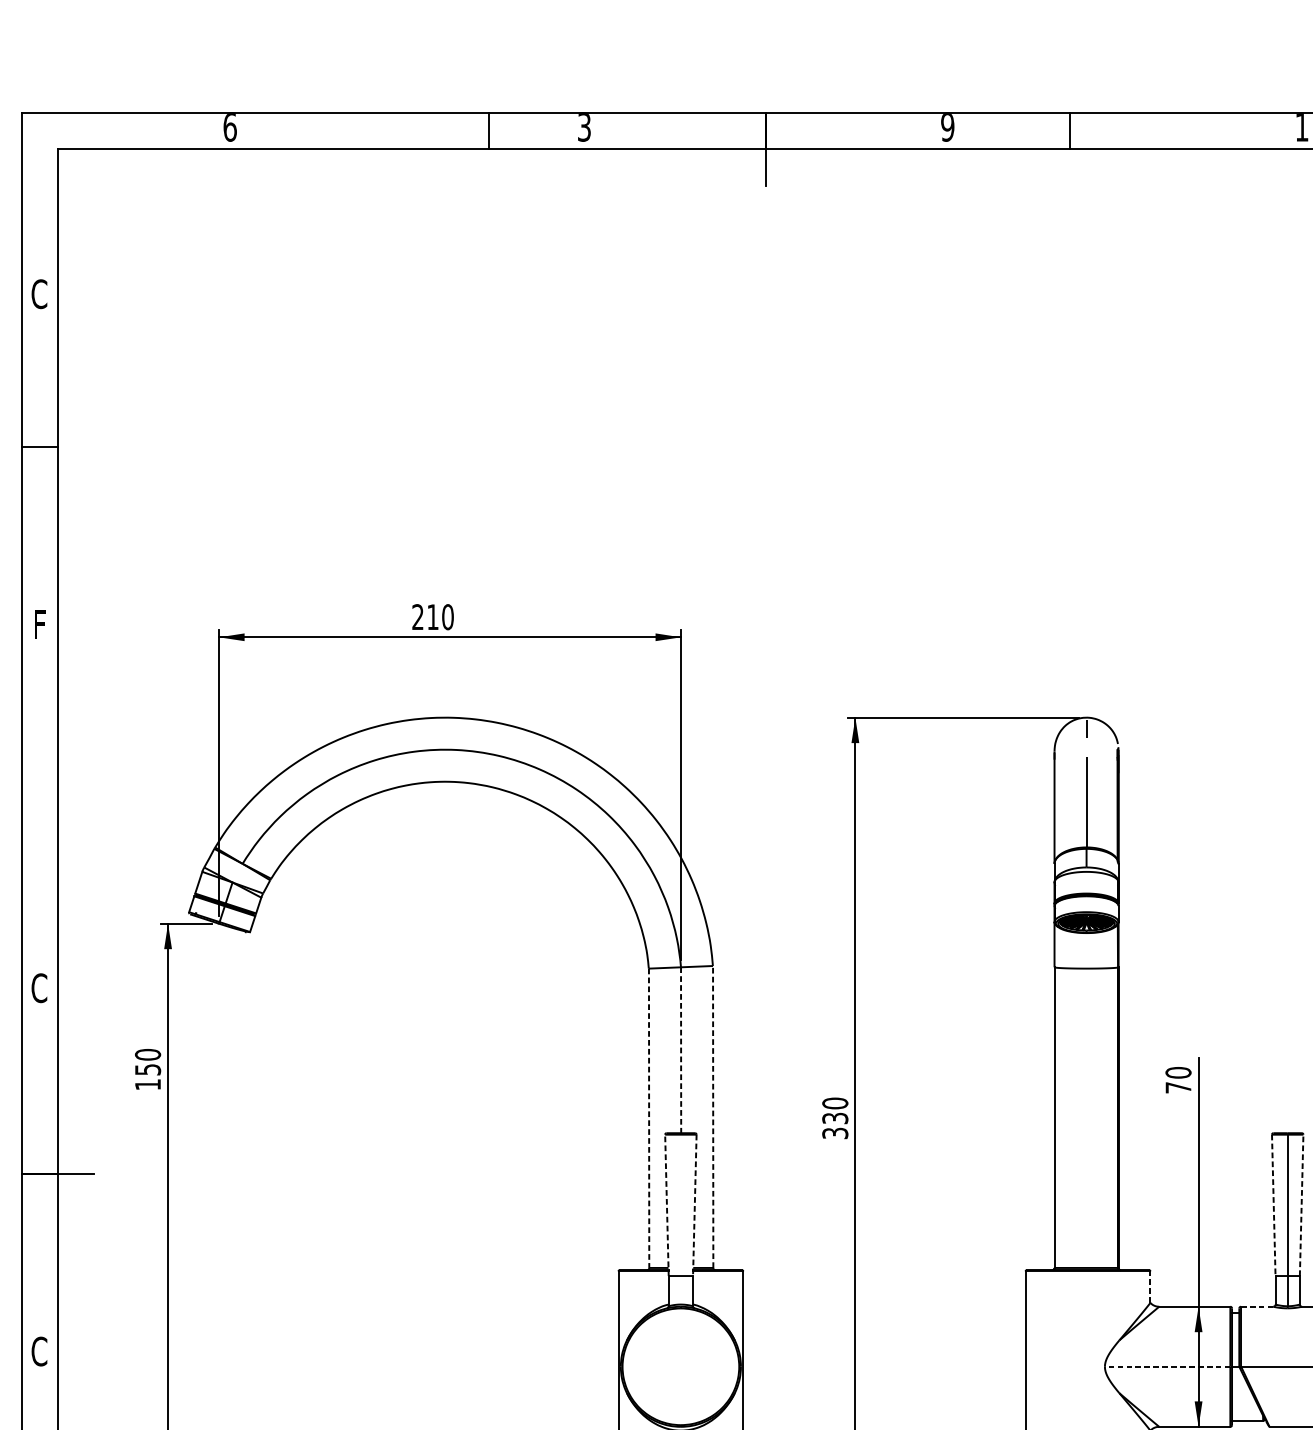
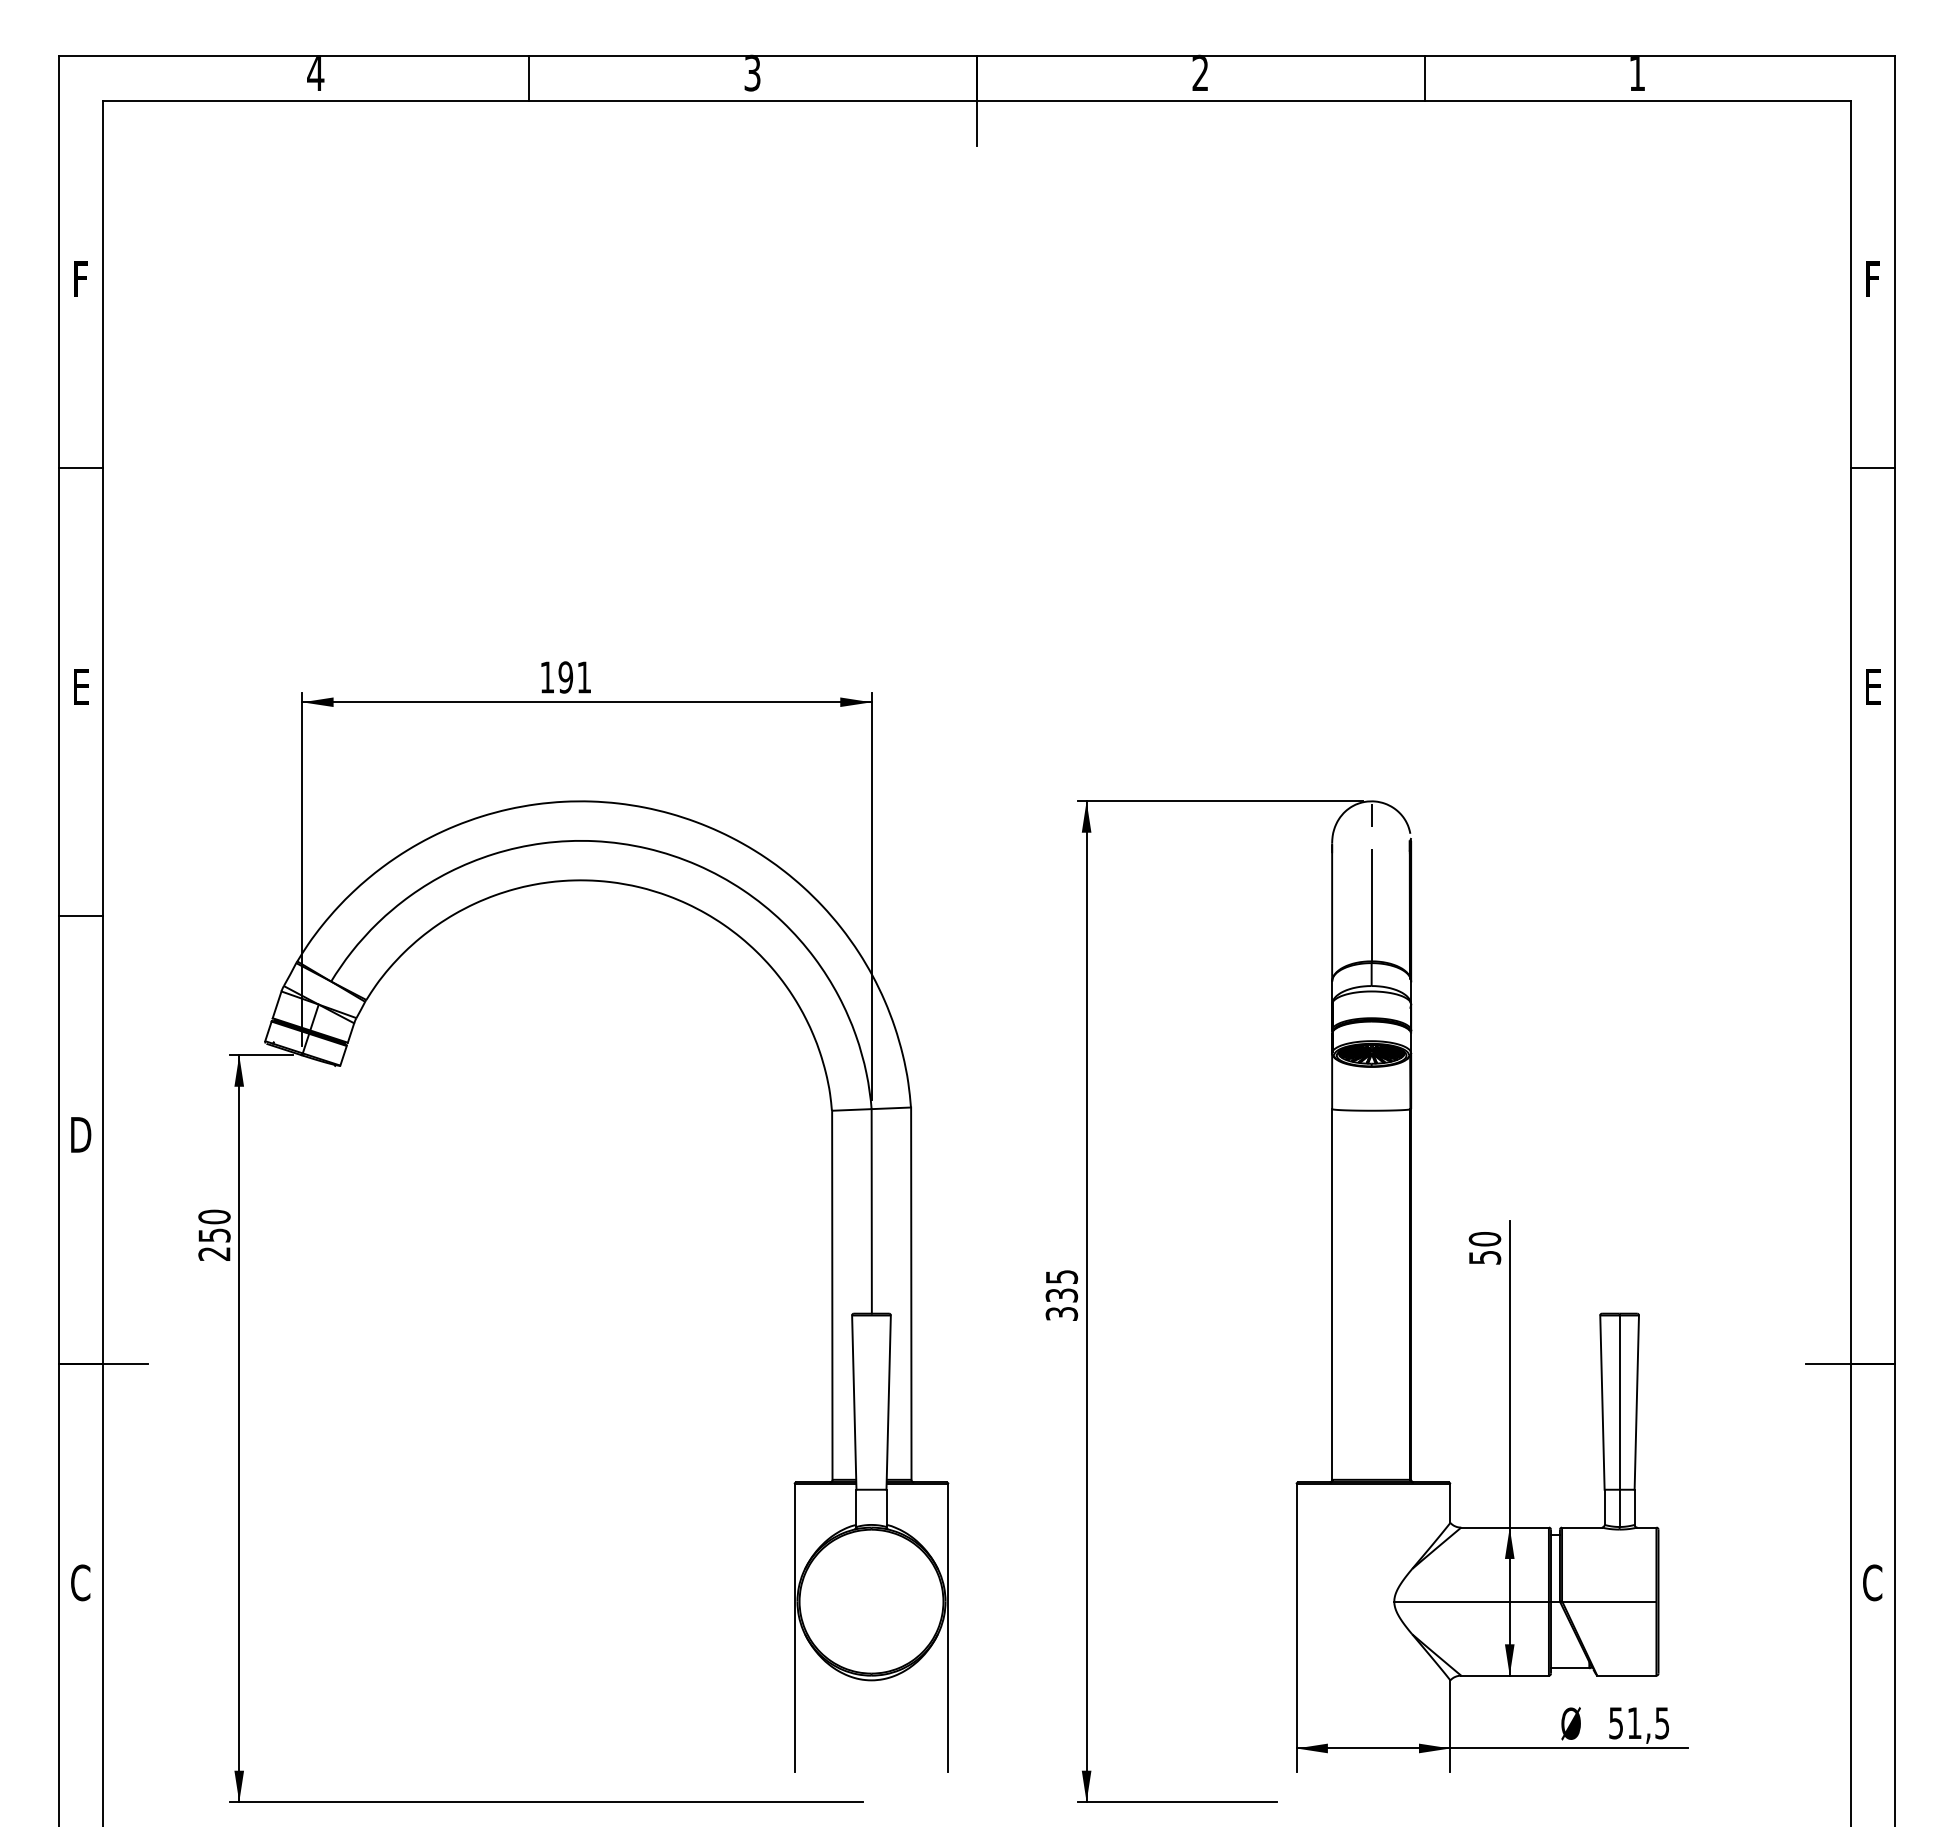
text: (229, 126) -> (315, 72), 6 -> 4
text: (947, 126) -> (1200, 72), 9 -> 2
line: (489, 130) -> (529, 77), moved
line: (1069, 130) -> (1424, 77), moved
text: (39, 293) -> (80, 278), C -> F
text: (432, 617) -> (565, 677), 210 -> 191
text: (40, 624) -> (81, 686), F -> E
line: (39, 811) -> (80, 916), added
text: (40, 987) -> (81, 1134), C -> D
line: (680, 1050) -> (871, 1211), dashed -> solid
text: (148, 1084) -> (214, 1253), 150 -> 250
text: (1178, 1087) -> (1485, 1257), 70 -> 50
text: (835, 1103) -> (1061, 1276), 330 -> 335
line: (713, 1116) -> (911, 1293), dashed -> solid
line: (649, 1118) -> (832, 1295), dashed -> solid
line: (667, 1205) -> (854, 1402), dashed -> solid
line: (1301, 1205) -> (1636, 1402), dashed -> solid
line: (694, 1206) -> (888, 1403), dashed -> solid
line: (1273, 1206) -> (1602, 1403), dashed -> solid
line: (1150, 1287) -> (1450, 1503), dashed -> solid
line: (1257, 1306) -> (1582, 1527), dashed -> solid
line: (1167, 1366) -> (1471, 1601), dashed -> solid

